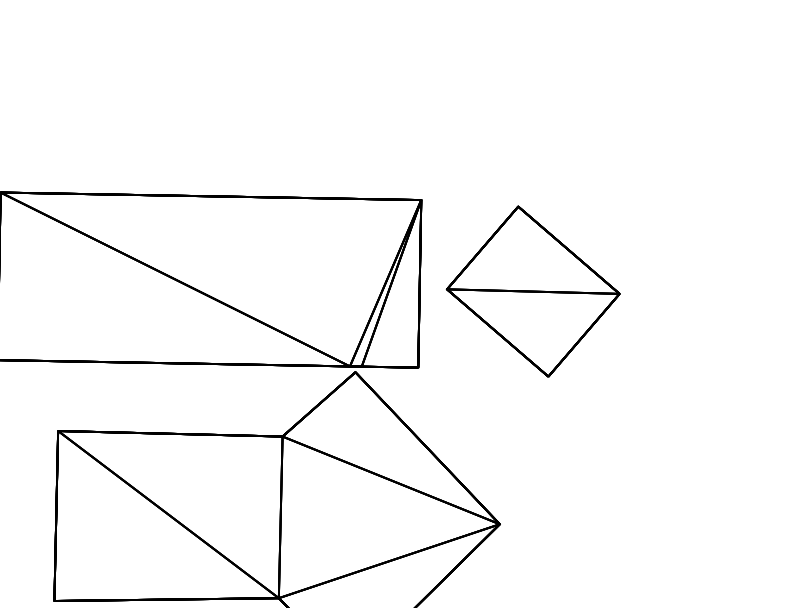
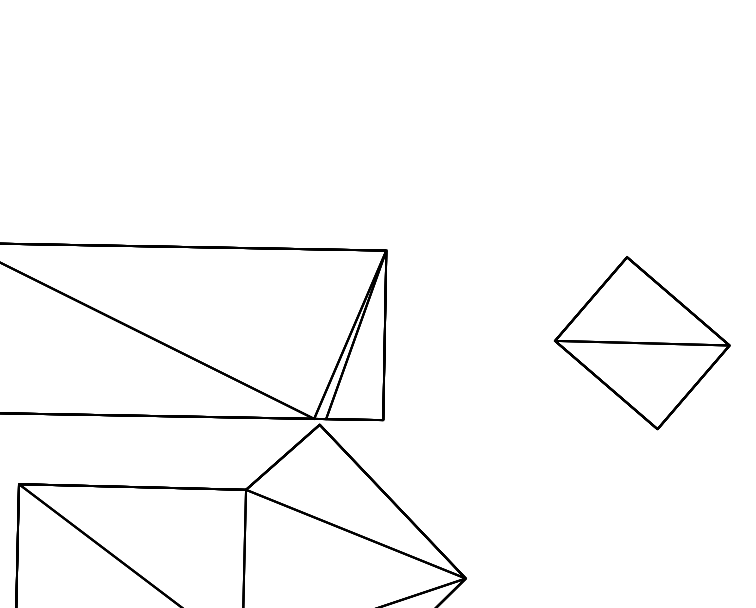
part: (532, 291) -> (641, 343), moved

